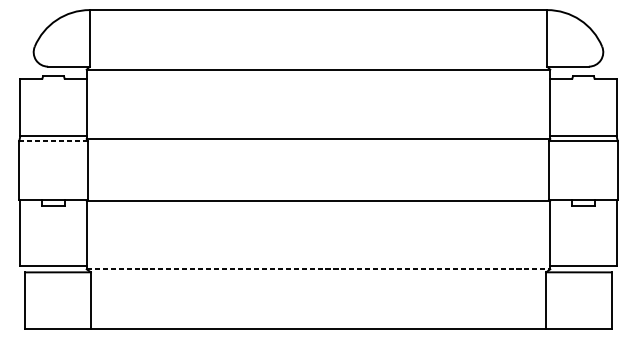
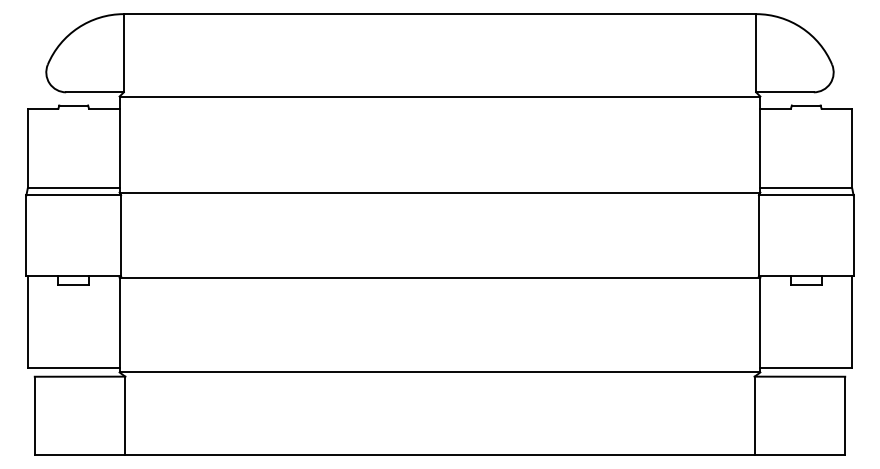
line: (53, 141) -> (73, 195), dashed -> solid
line: (318, 269) -> (440, 372), dashed -> solid

